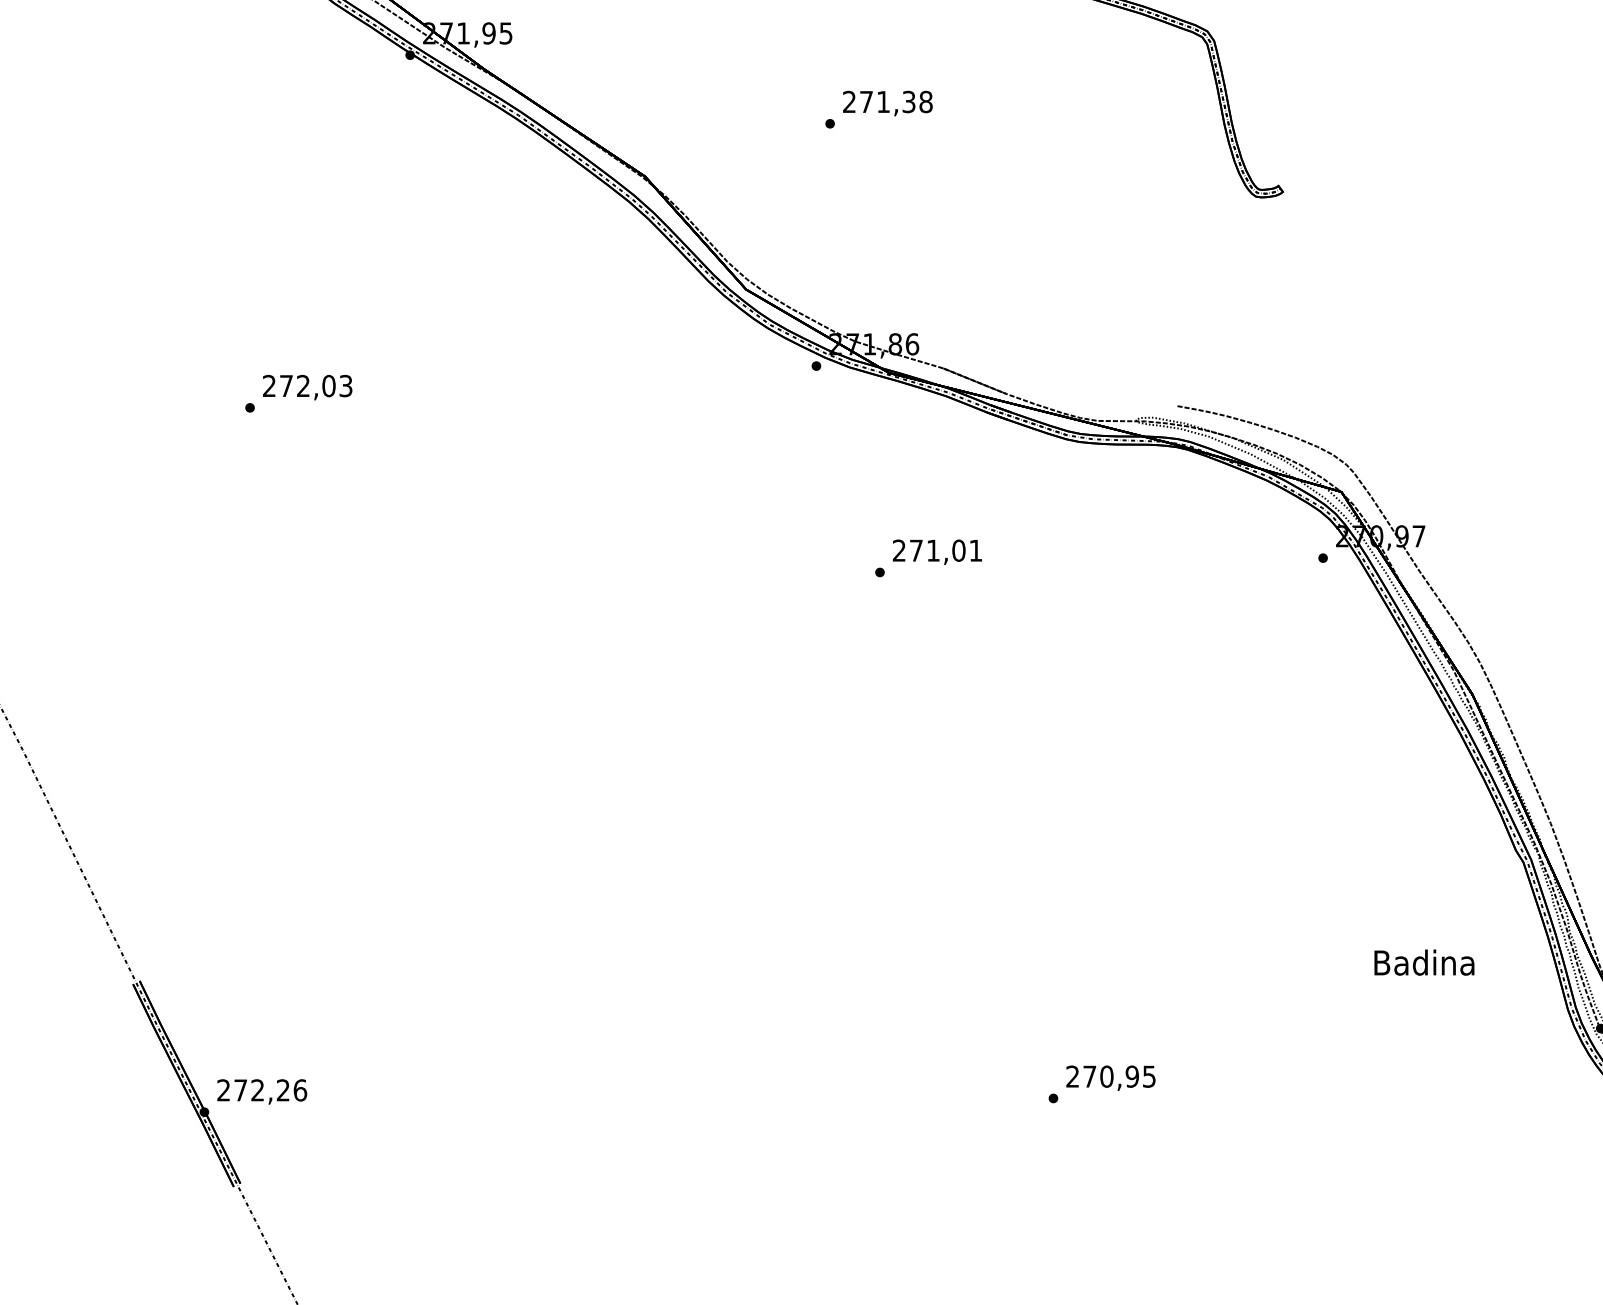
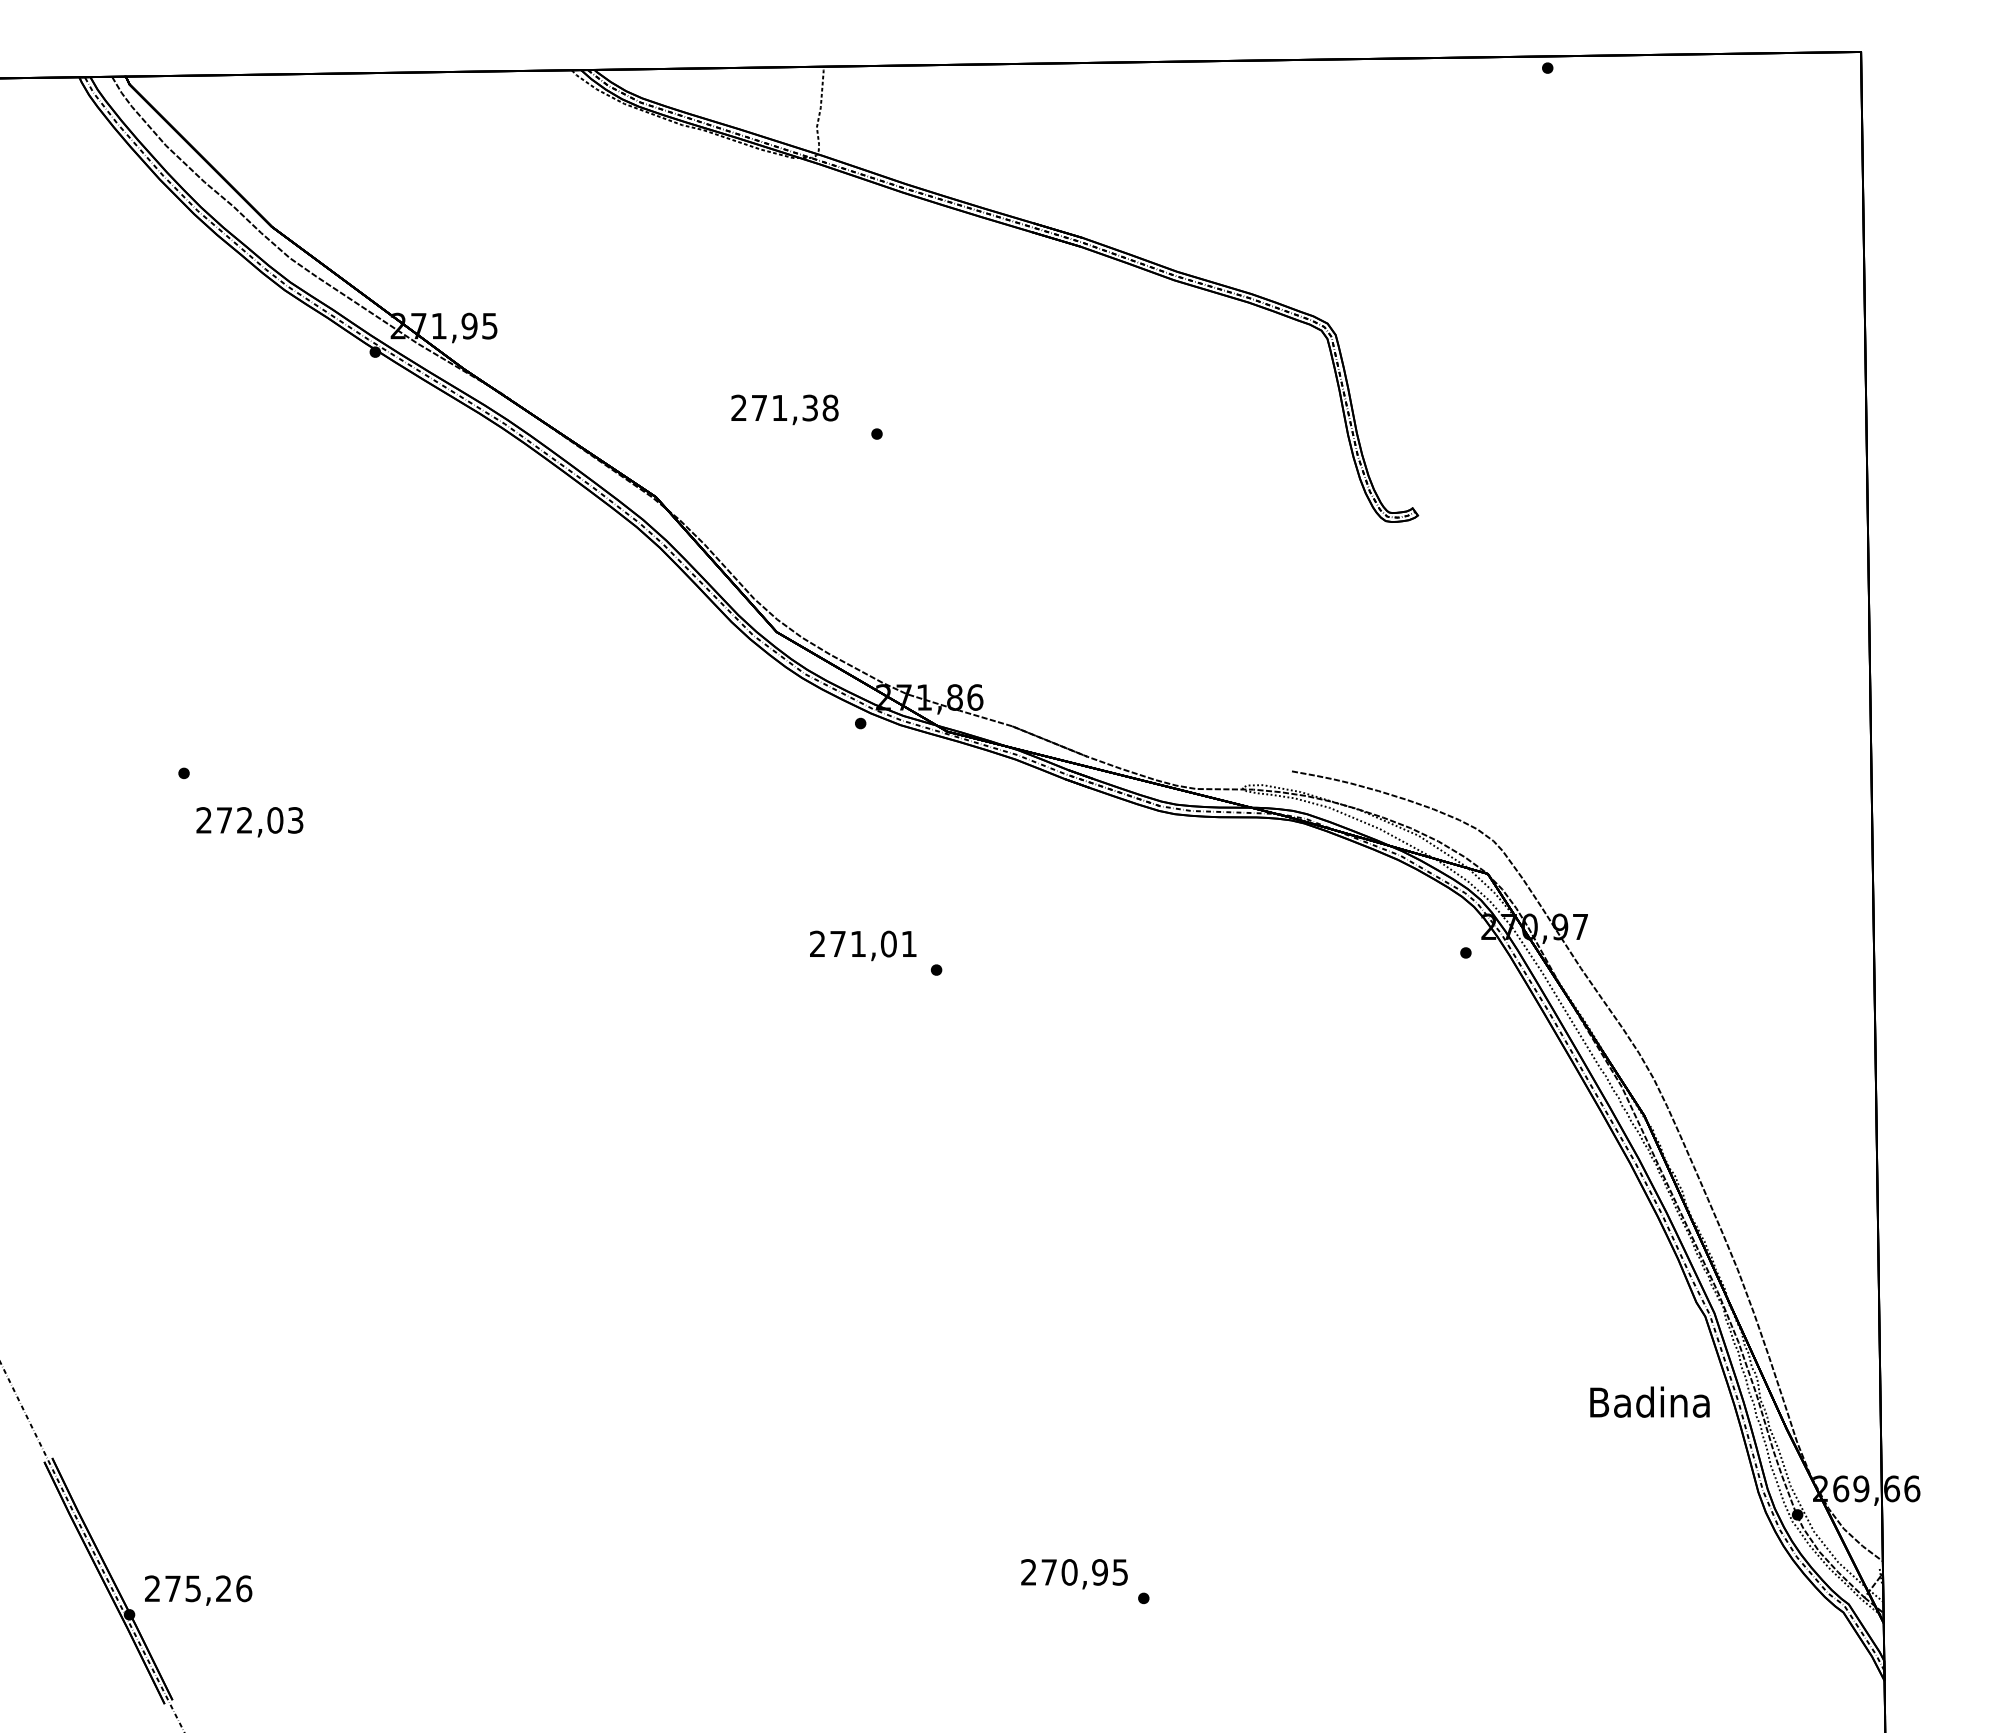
text: (887, 103) -> (784, 409), moved
text: (307, 387) -> (249, 822), moved
text: (937, 551) -> (863, 945), moved
text: (1424, 962) -> (1649, 1401), moved
text: (1110, 1078) -> (1074, 1574), moved
text: (257, 1090) -> (192, 1588), 272,26 -> 275,26

